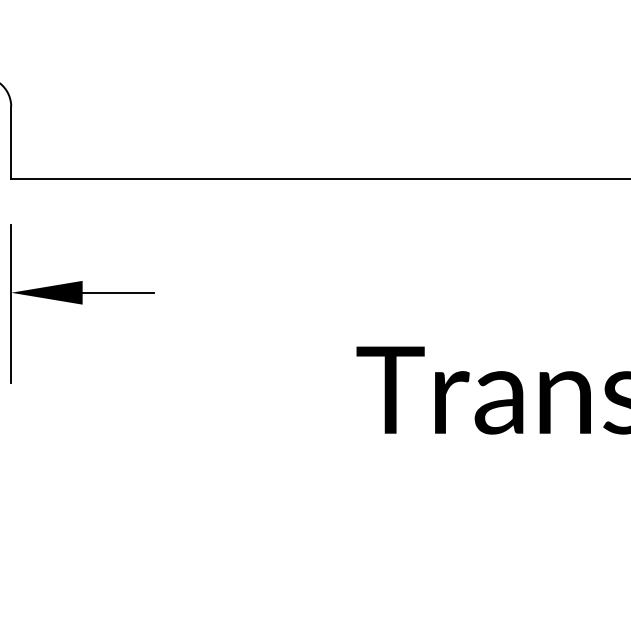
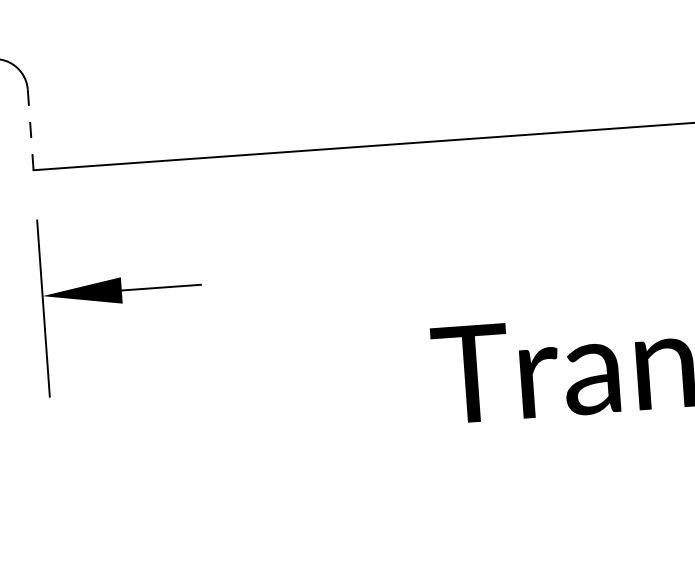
line: (11, 143) -> (31, 130), solid -> dashed

